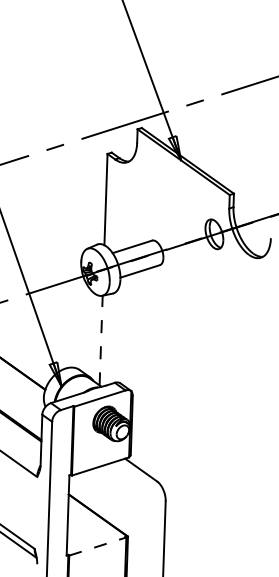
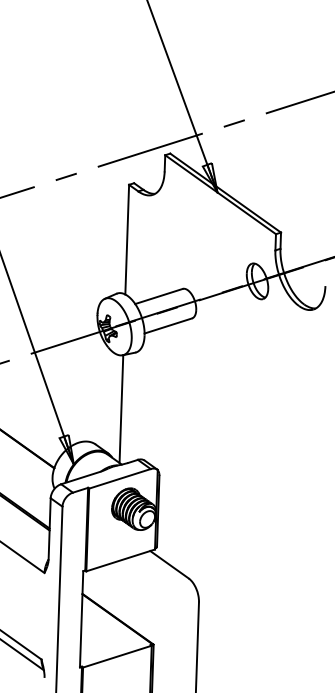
line: (101, 340) -> (121, 409), dashed -> solid
line: (97, 546) -> (117, 656), dashed -> solid

